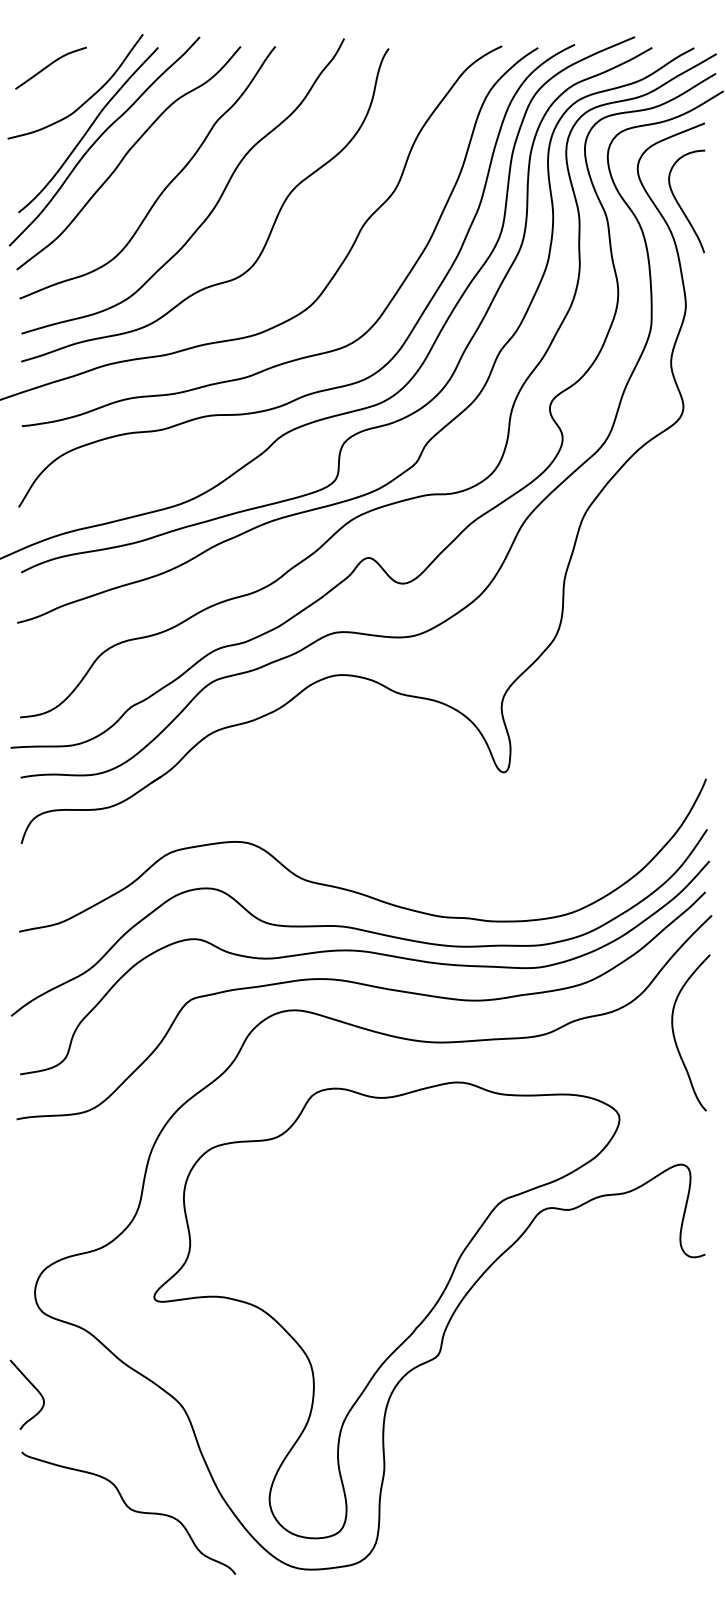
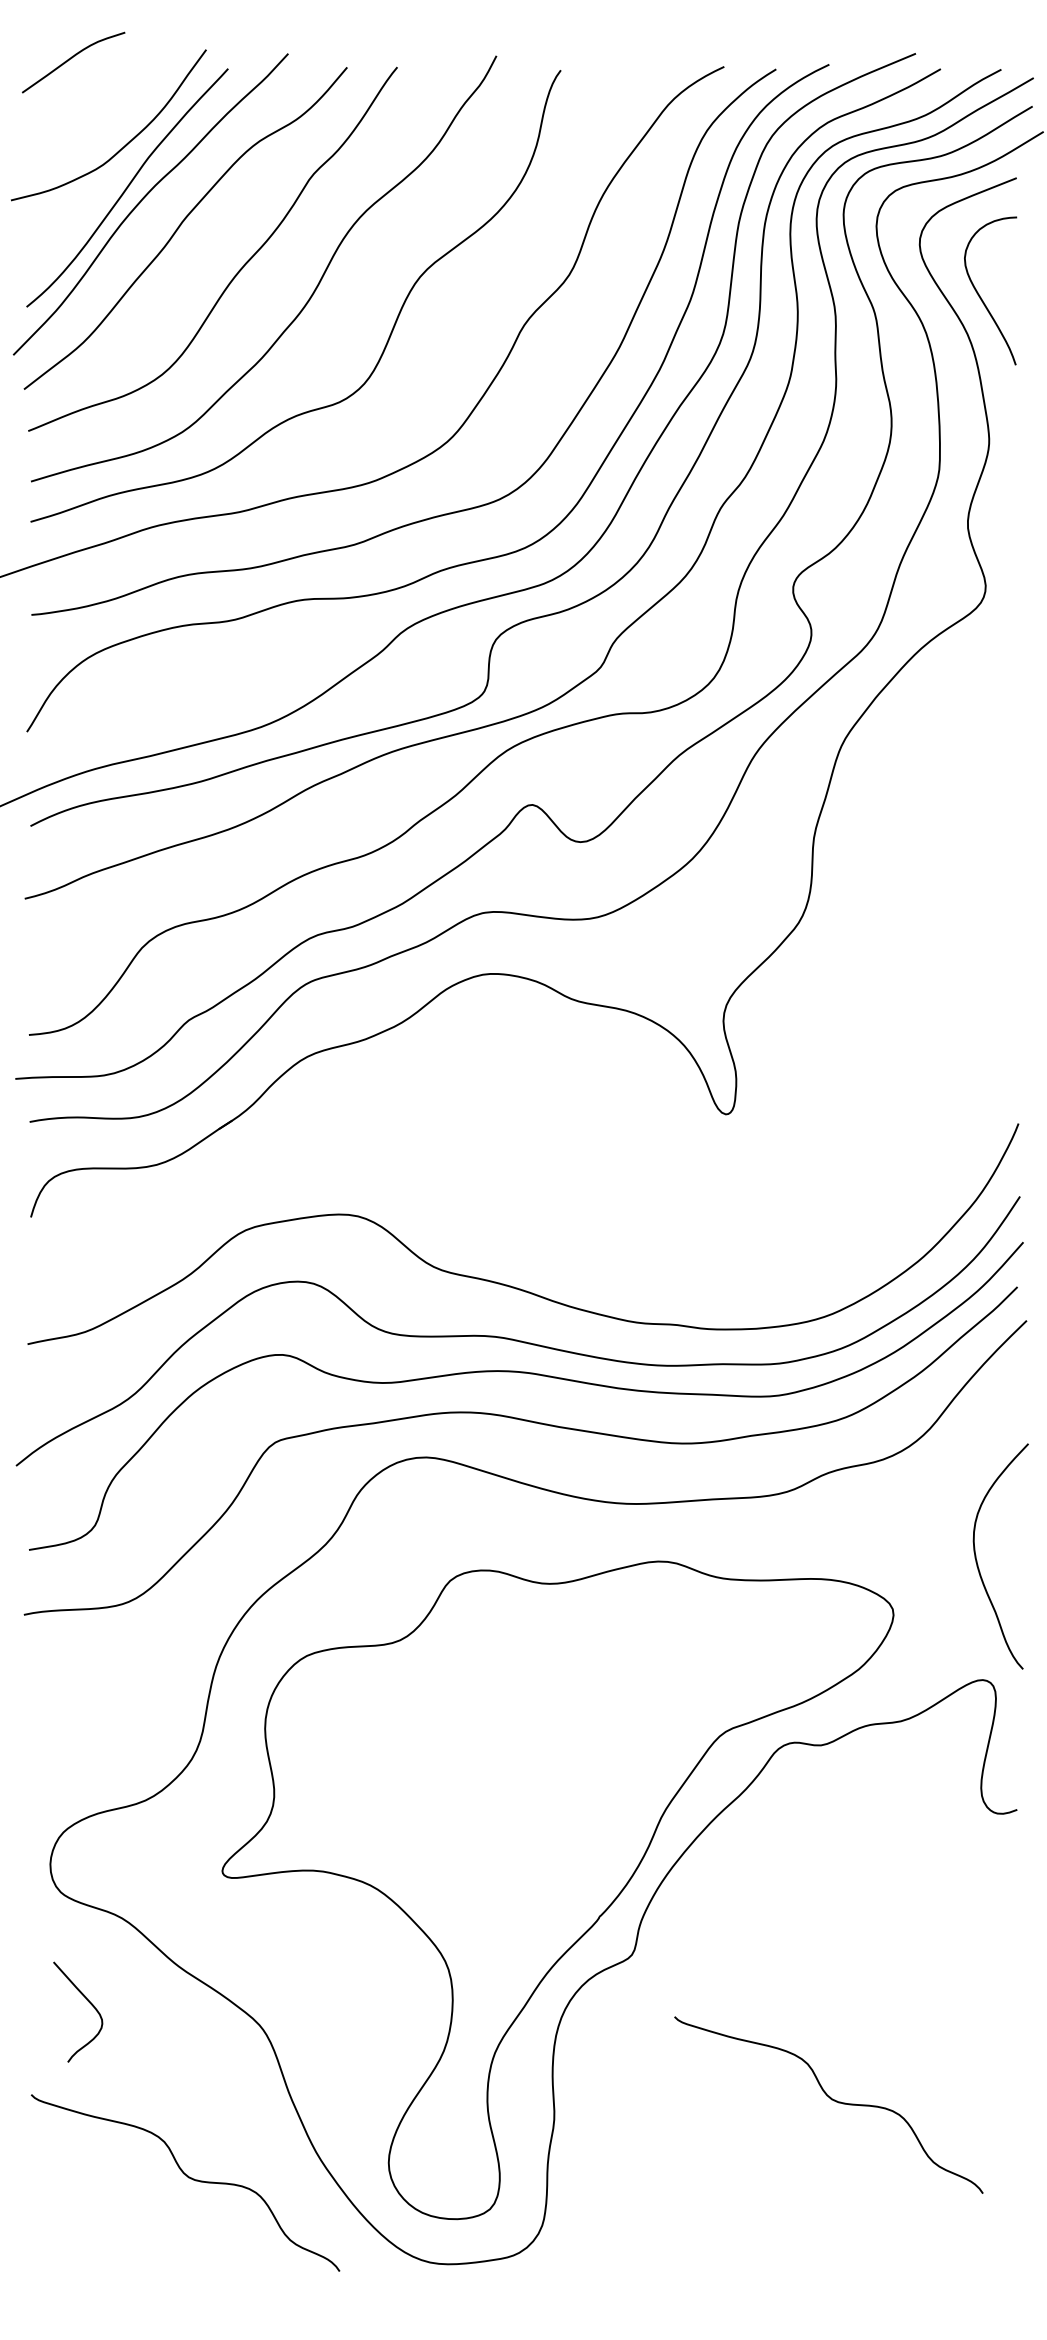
curve: (49, 66) -> (71, 60), moved
curve: (675, 1037) -> (978, 1563), moved
curve: (33, 1387) -> (87, 2001), moved
curve: (576, 1456) -> (831, 2101), added

